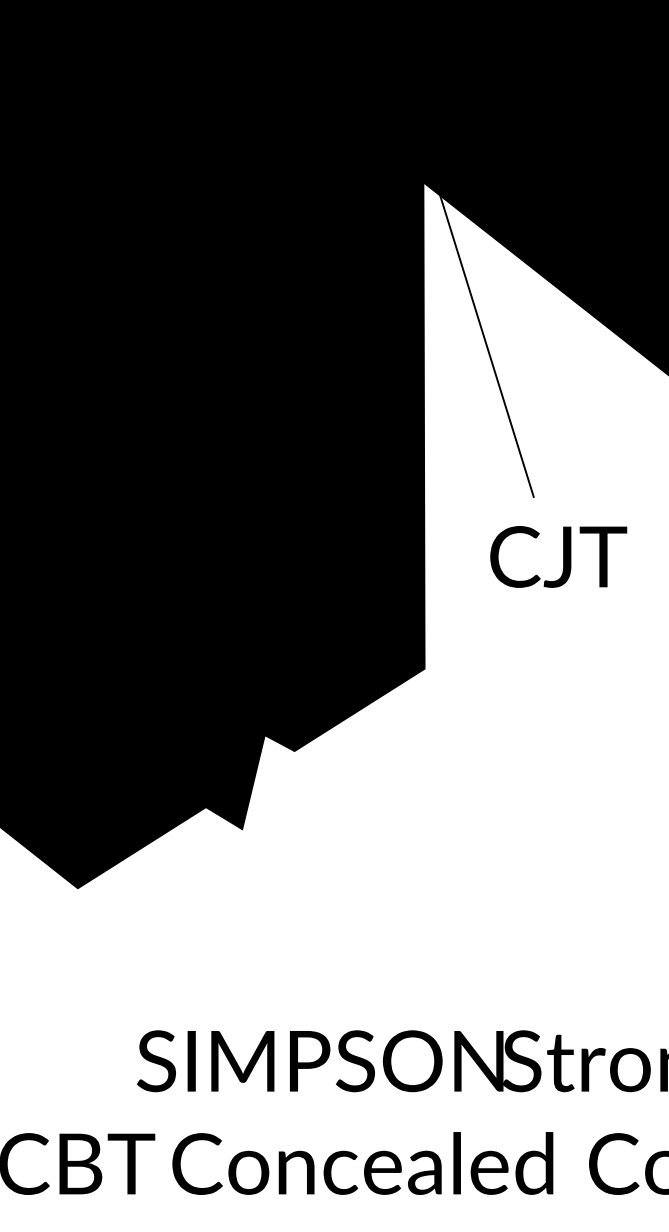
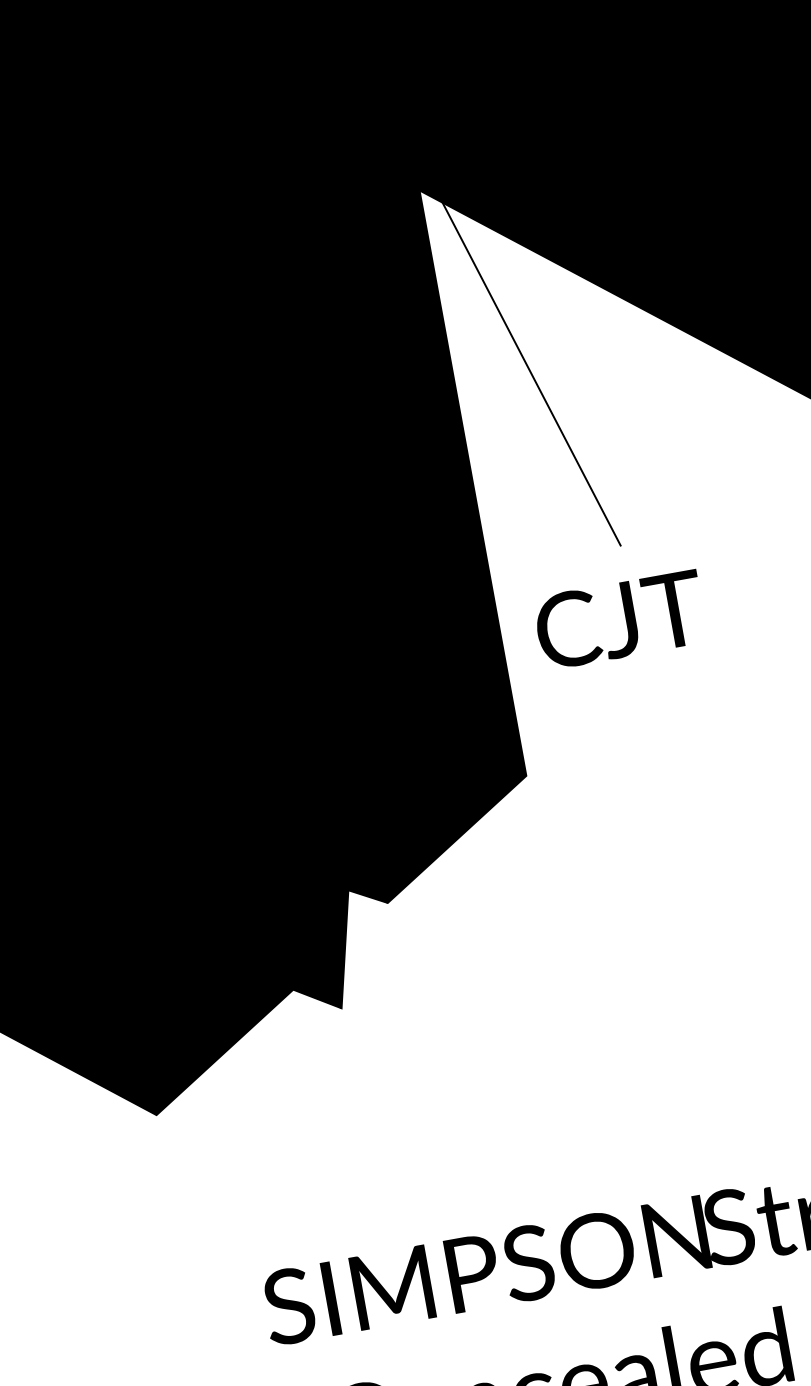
text: (558, 556) -> (619, 619), moved

